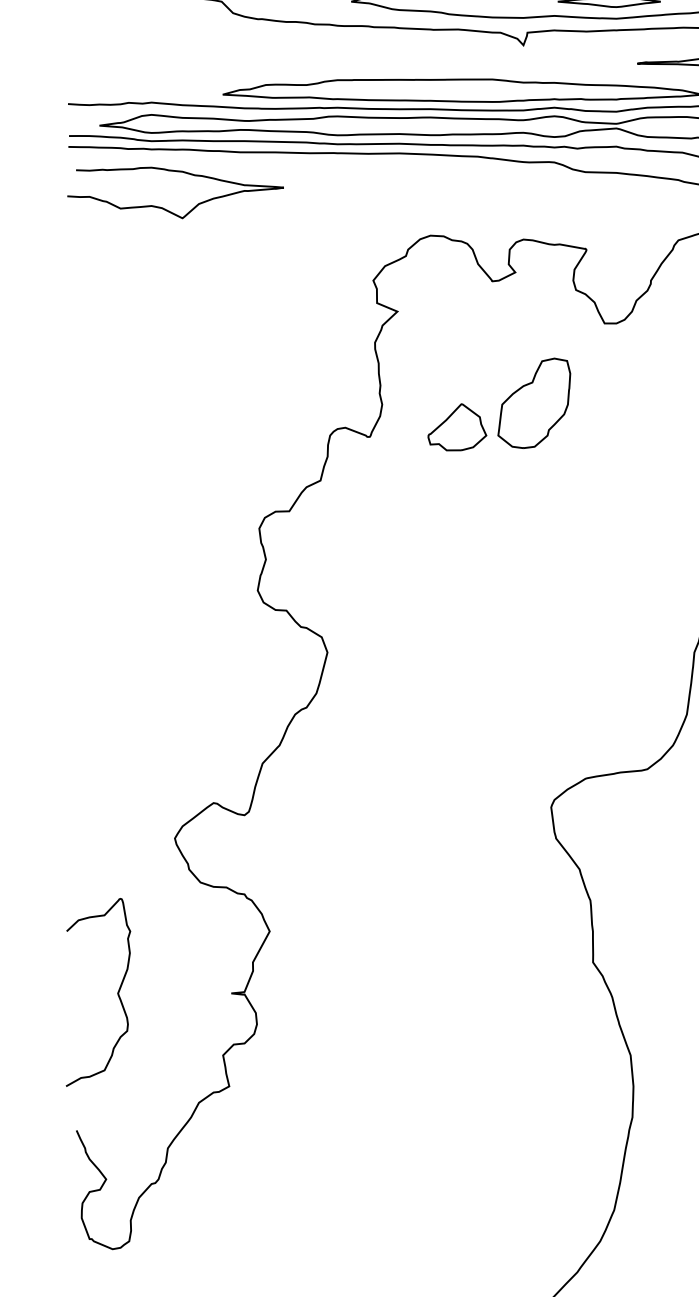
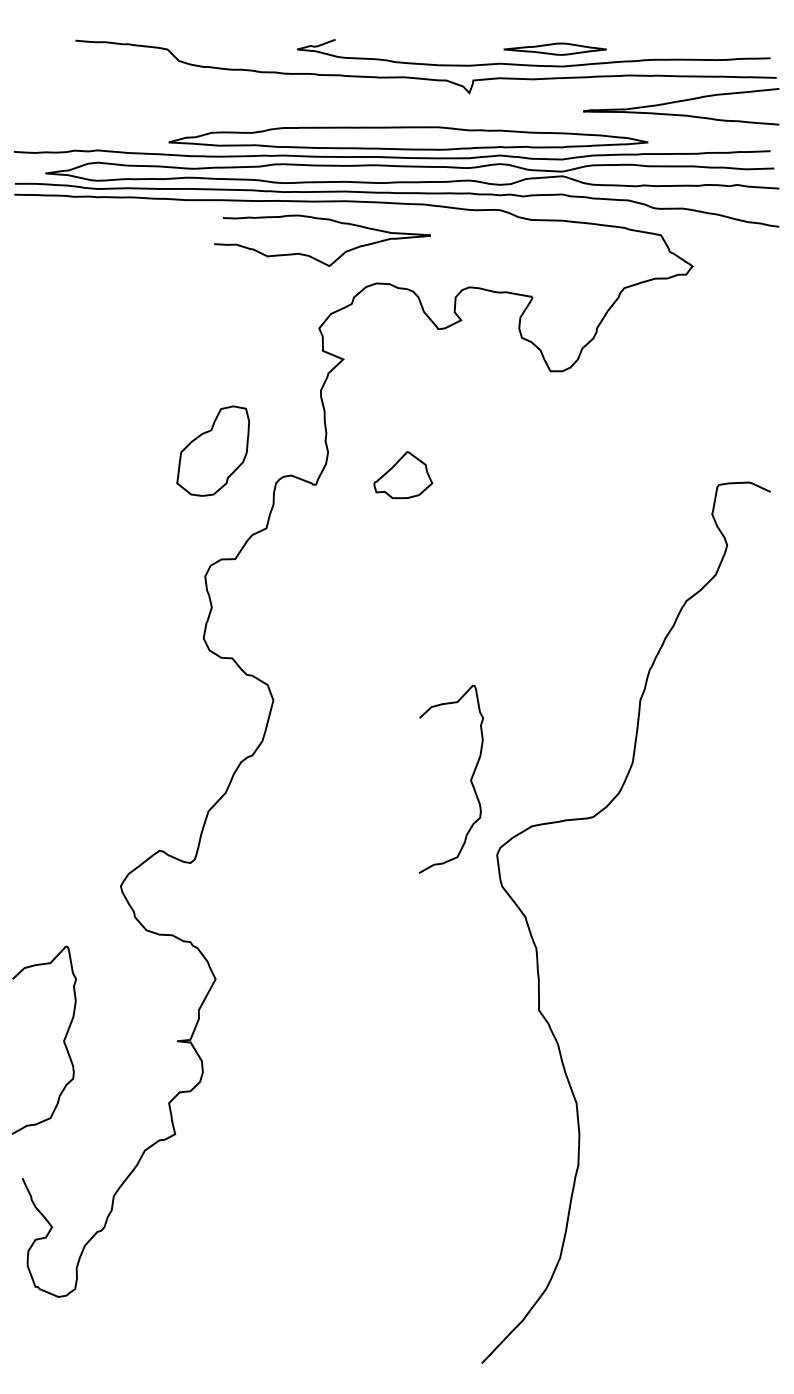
curve: (167, 209) -> (314, 257), moved
part: (534, 402) -> (213, 450), moved
curve: (524, 730) -> (470, 778), added

